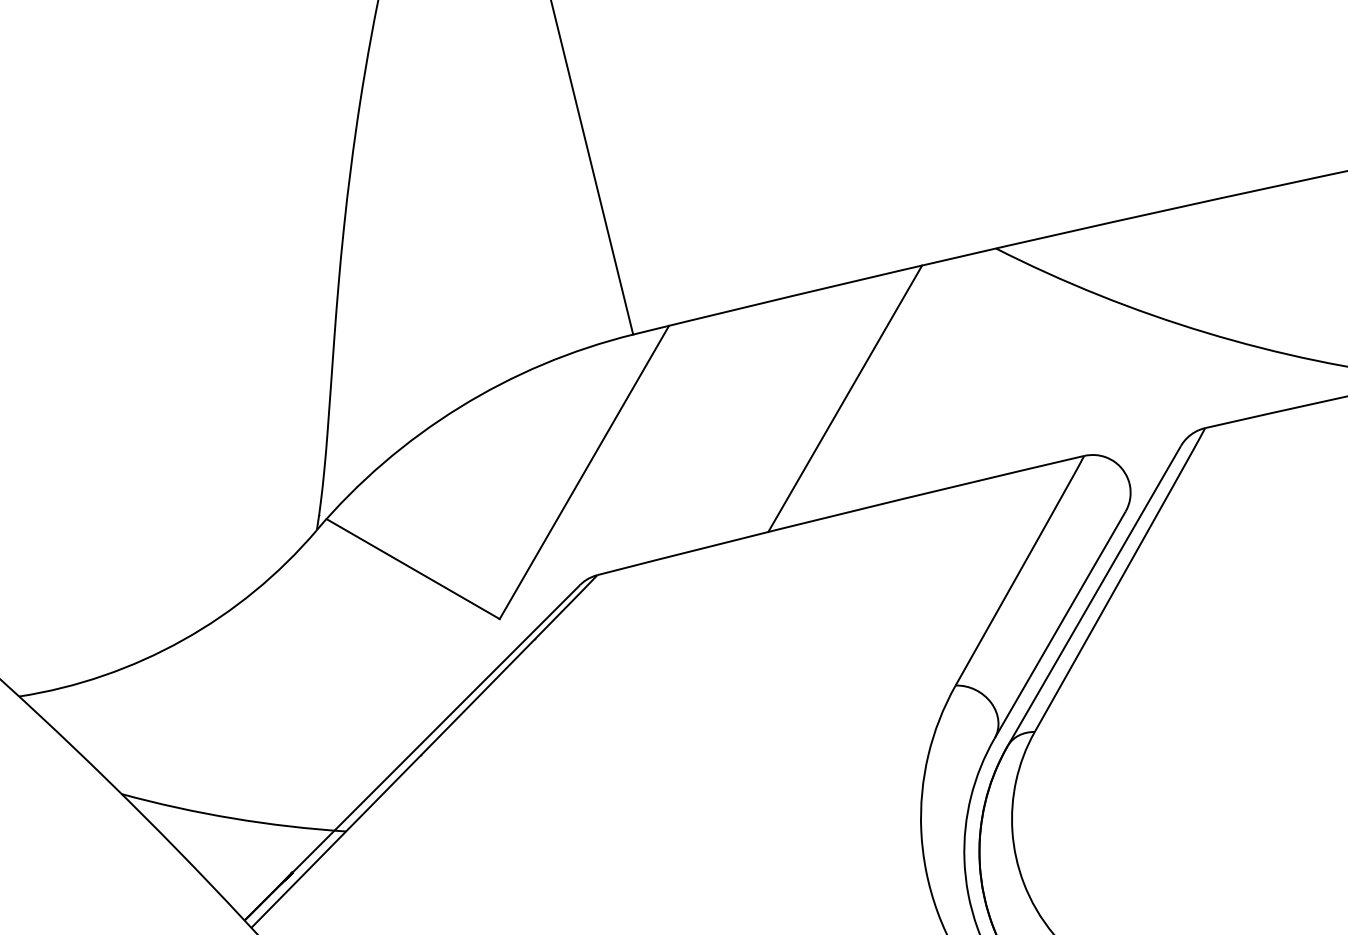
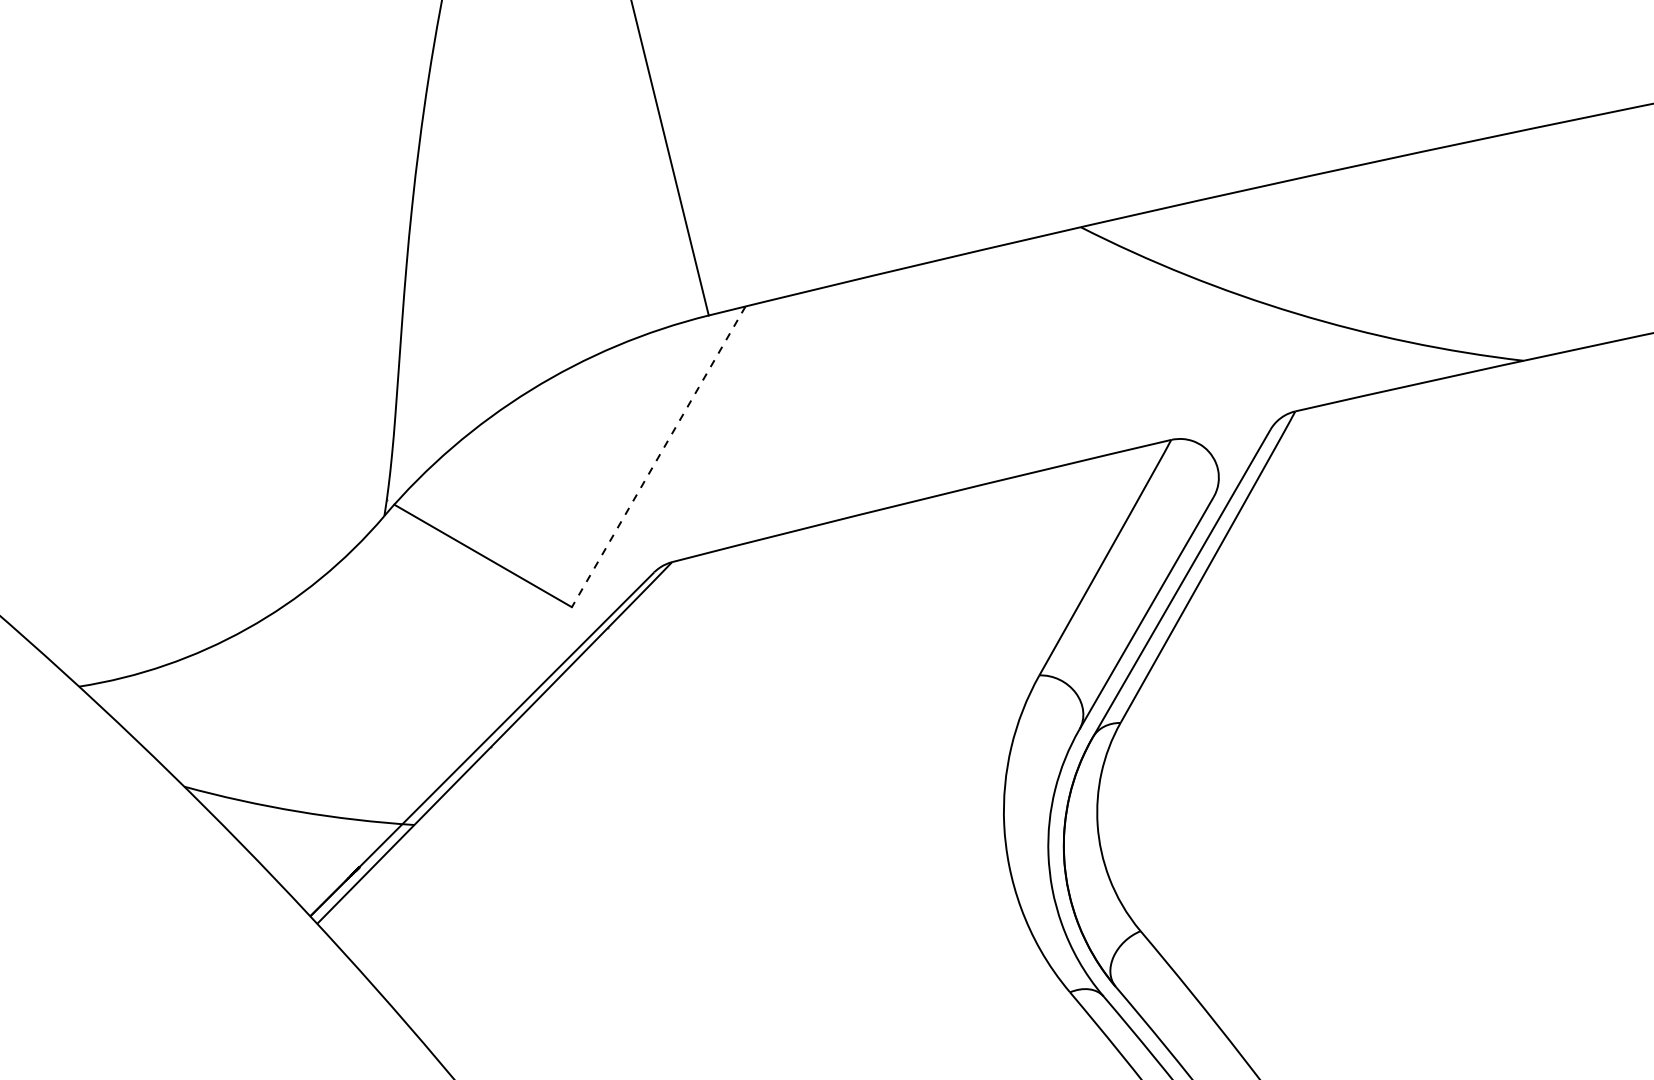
line: (845, 397) -> (926, 380), removed
line: (584, 472) -> (658, 456), solid -> dashed

